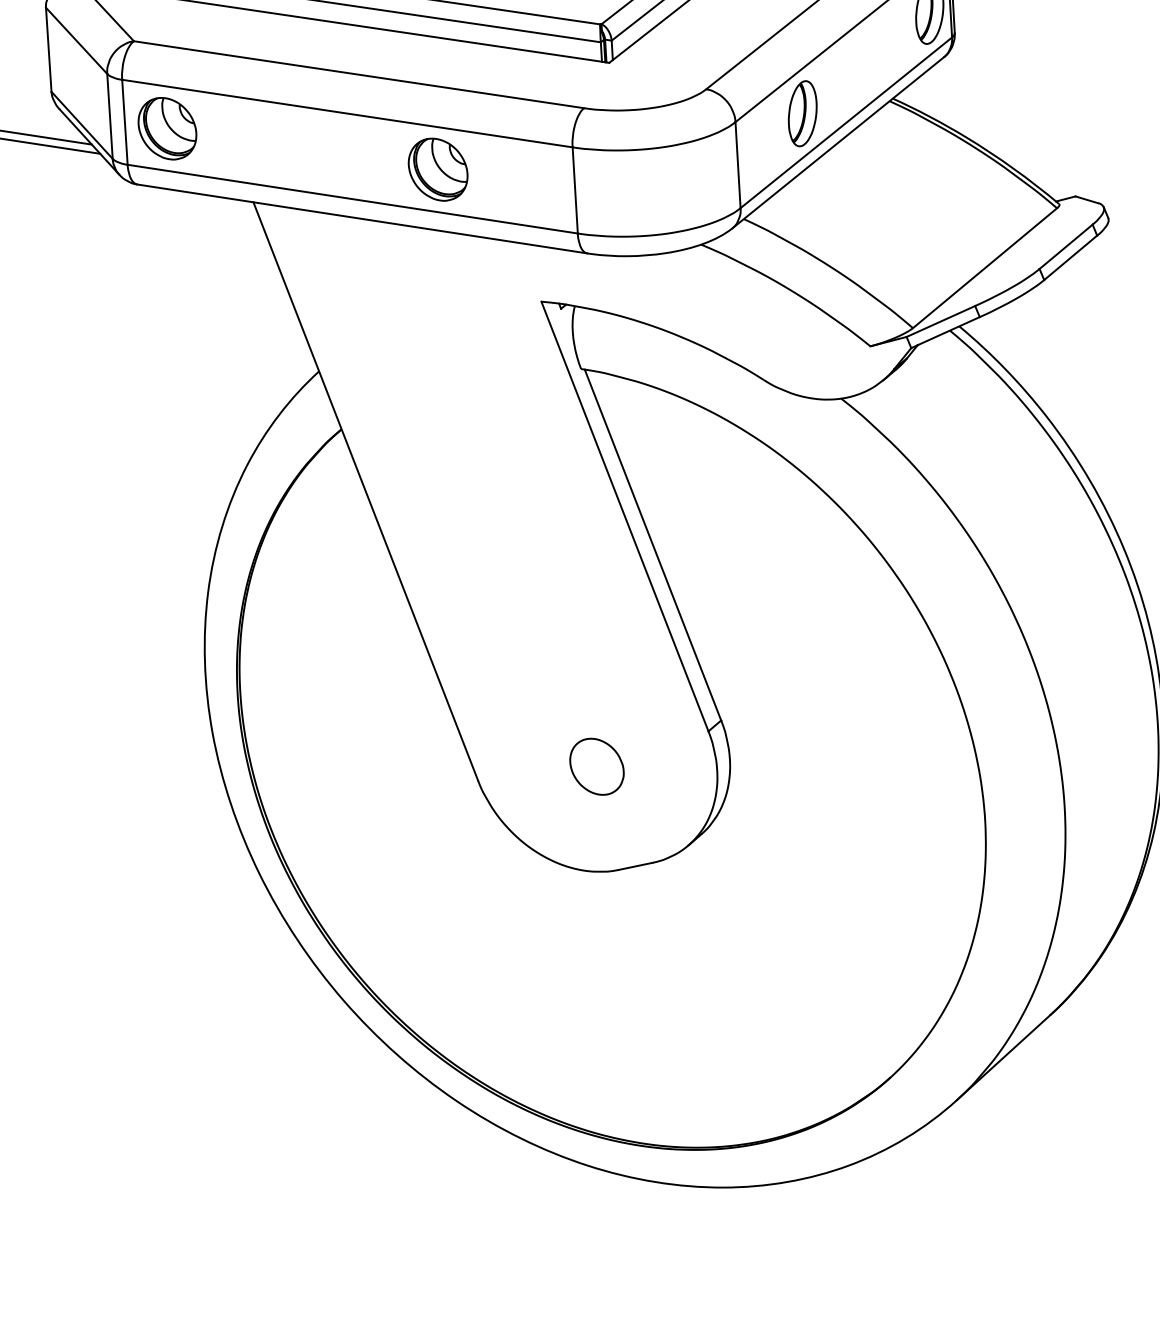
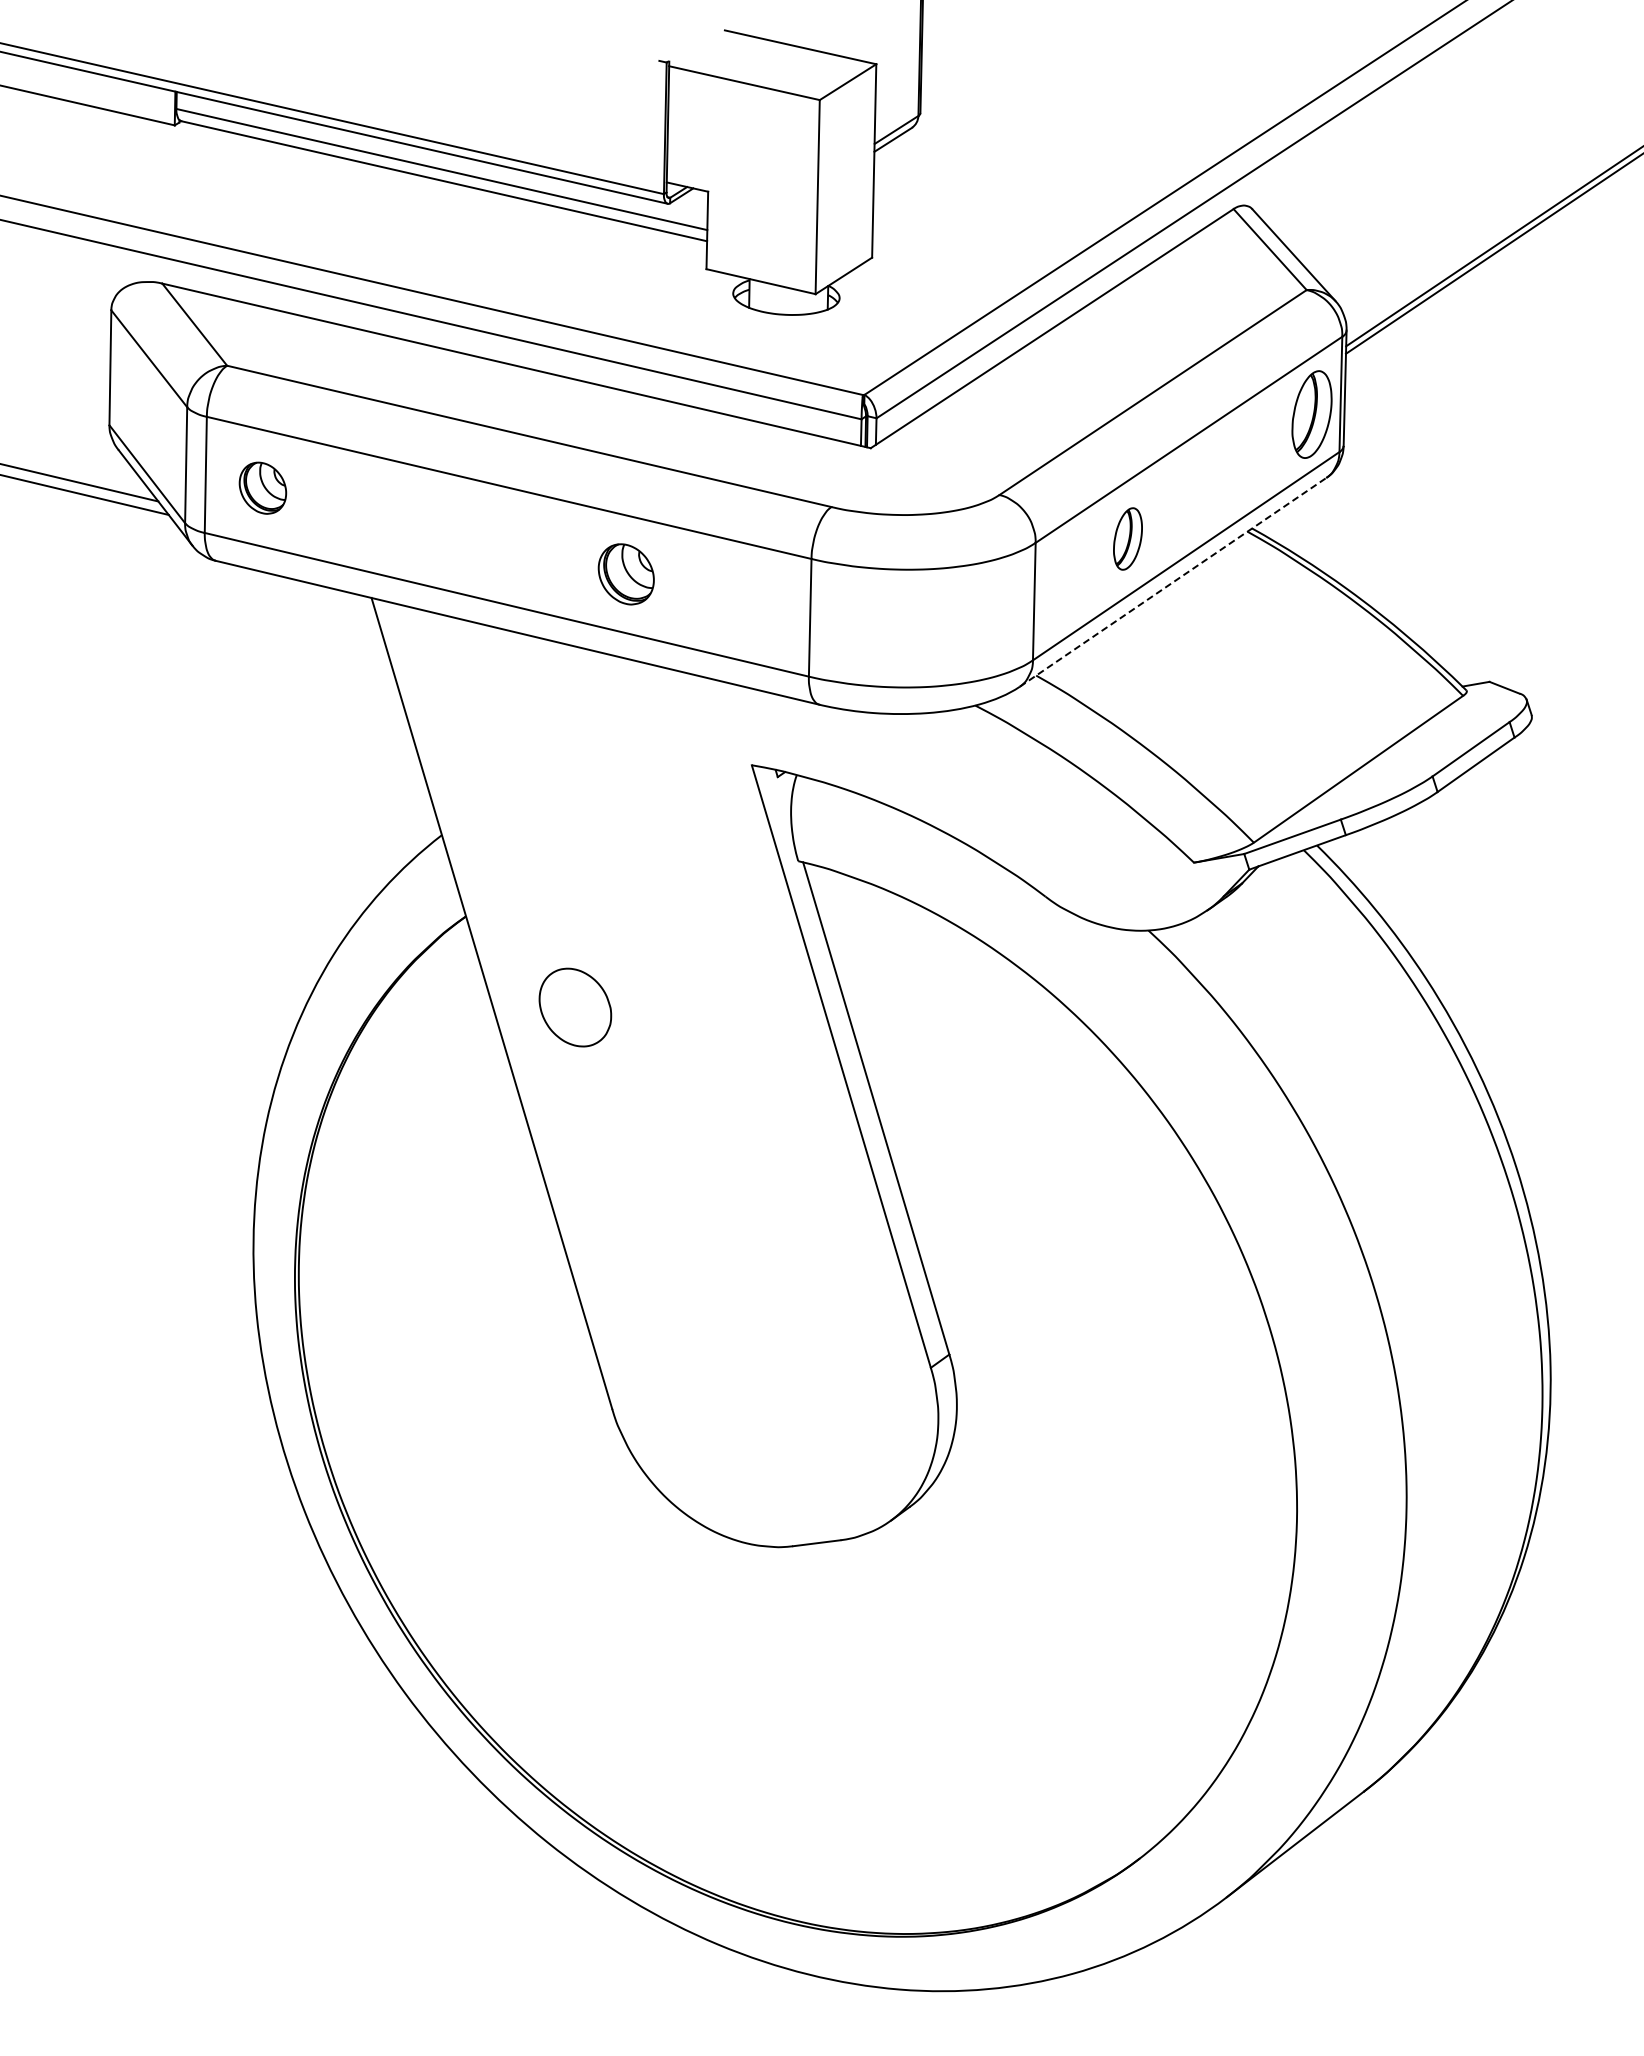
part: (802, 113) -> (1127, 538), size x0.7
part: (167, 128) -> (262, 487), size x0.6
line: (838, 142) -> (1173, 582), solid -> dashed
part: (438, 169) -> (626, 574), size x0.7
part: (597, 766) -> (575, 1007), moved

